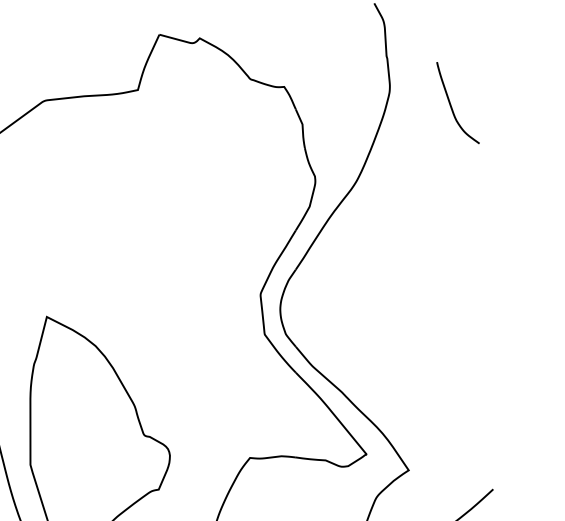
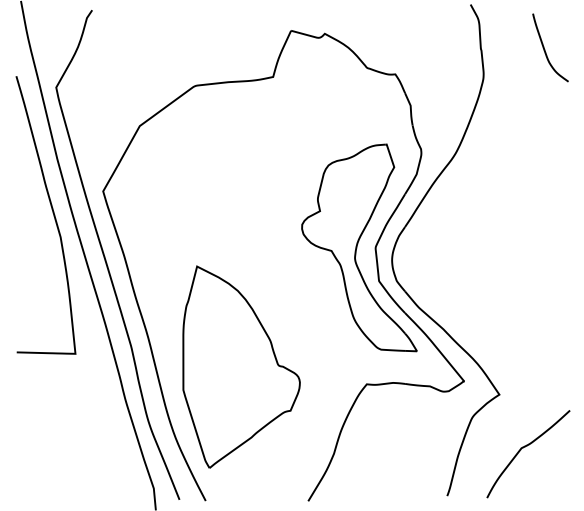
curve: (451, 105) -> (545, 49), moved
part: (241, 294) -> (359, 247), added

